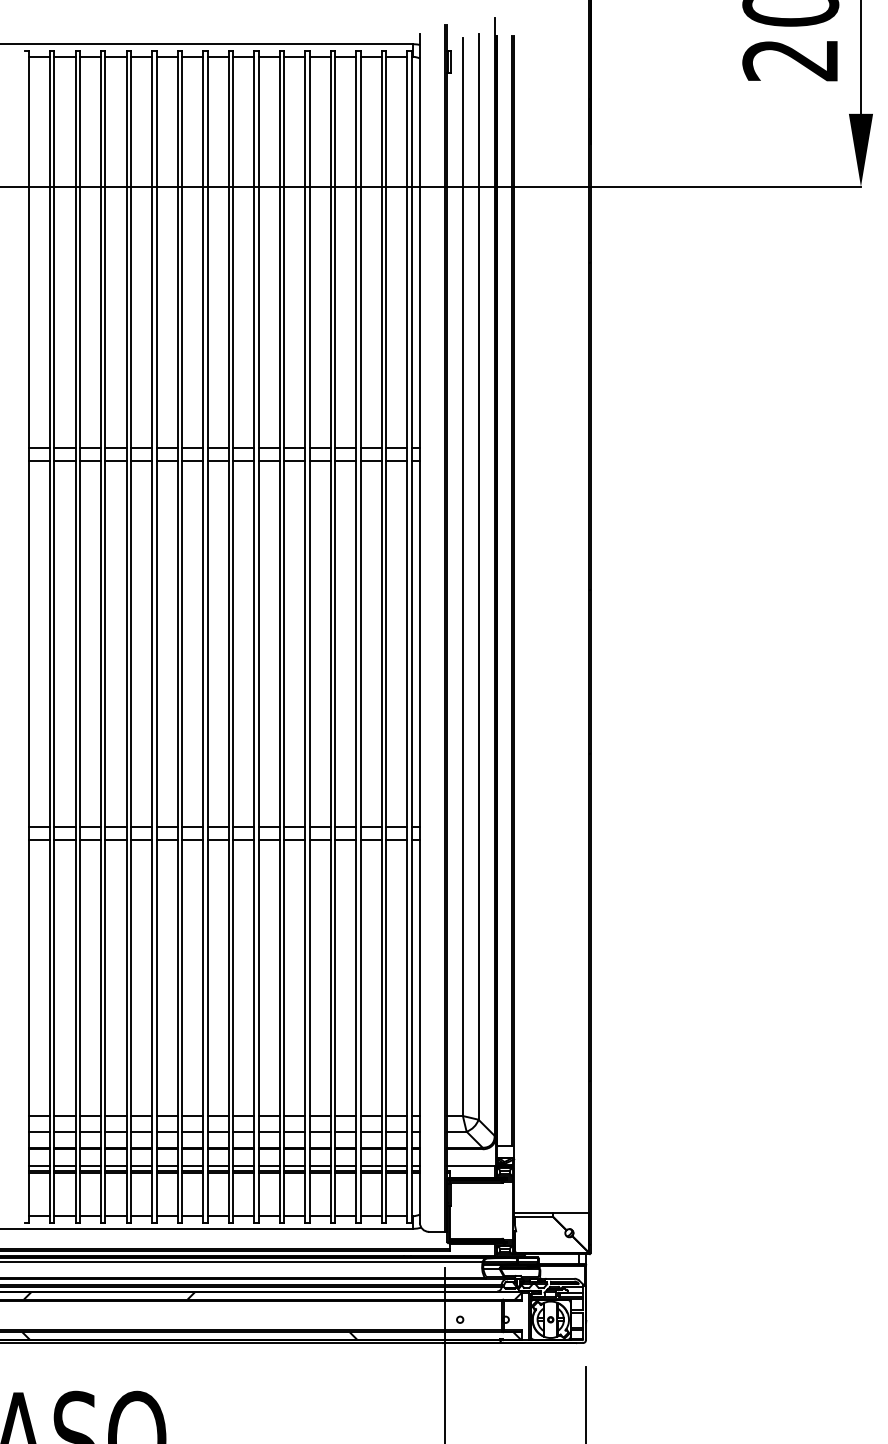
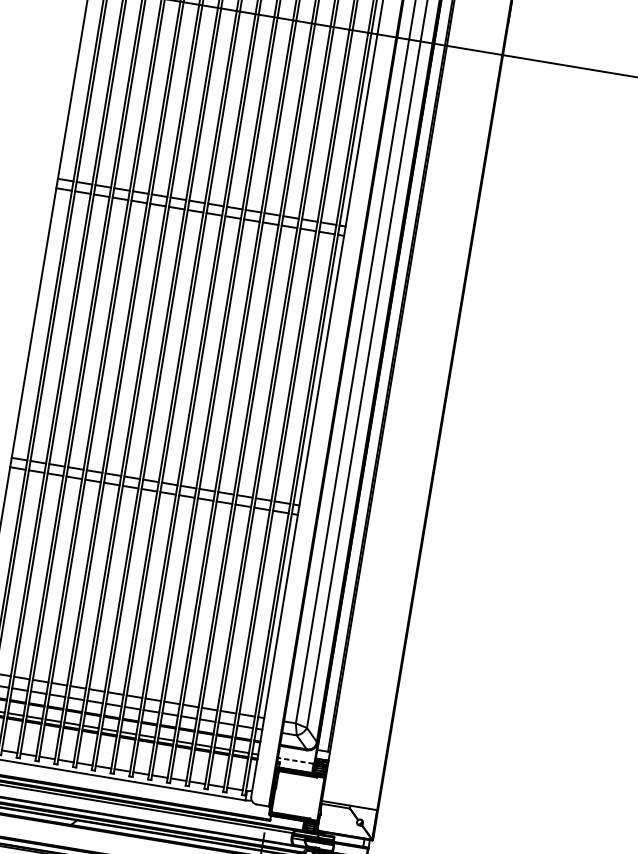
line: (470, 1165) -> (295, 760), solid -> dashed

